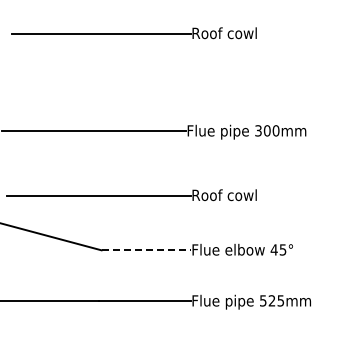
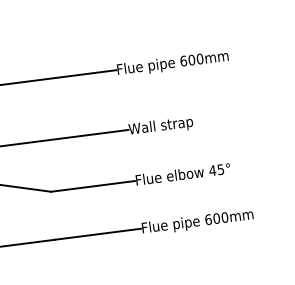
text: (258, 130) -> (183, 60), 300mm -> 600mm
text: (225, 196) -> (160, 126), Roof cowl -> Wall strap
line: (146, 250) -> (93, 186), dashed -> solid
text: (272, 300) -> (217, 218), 525mm -> 600mm

